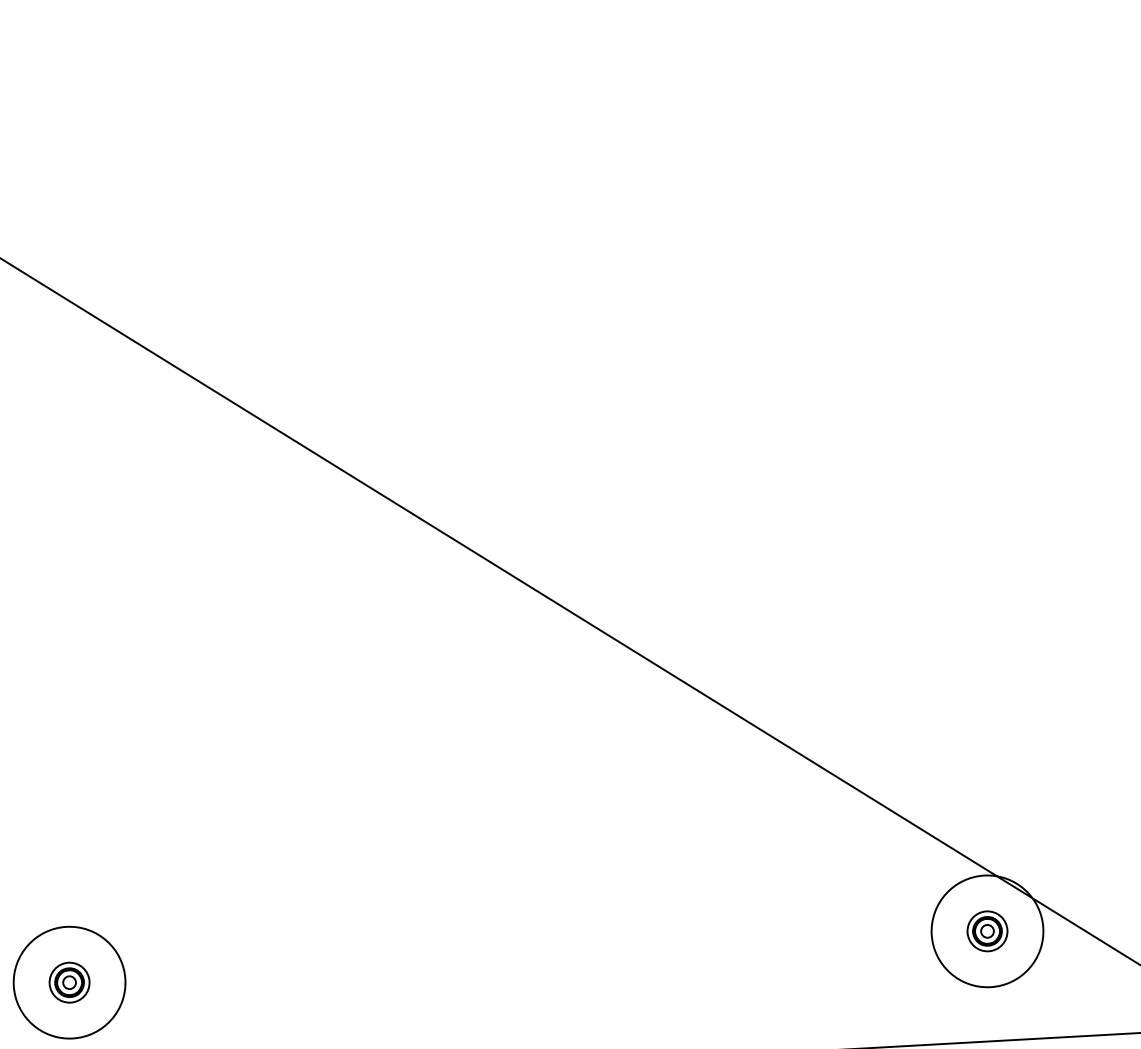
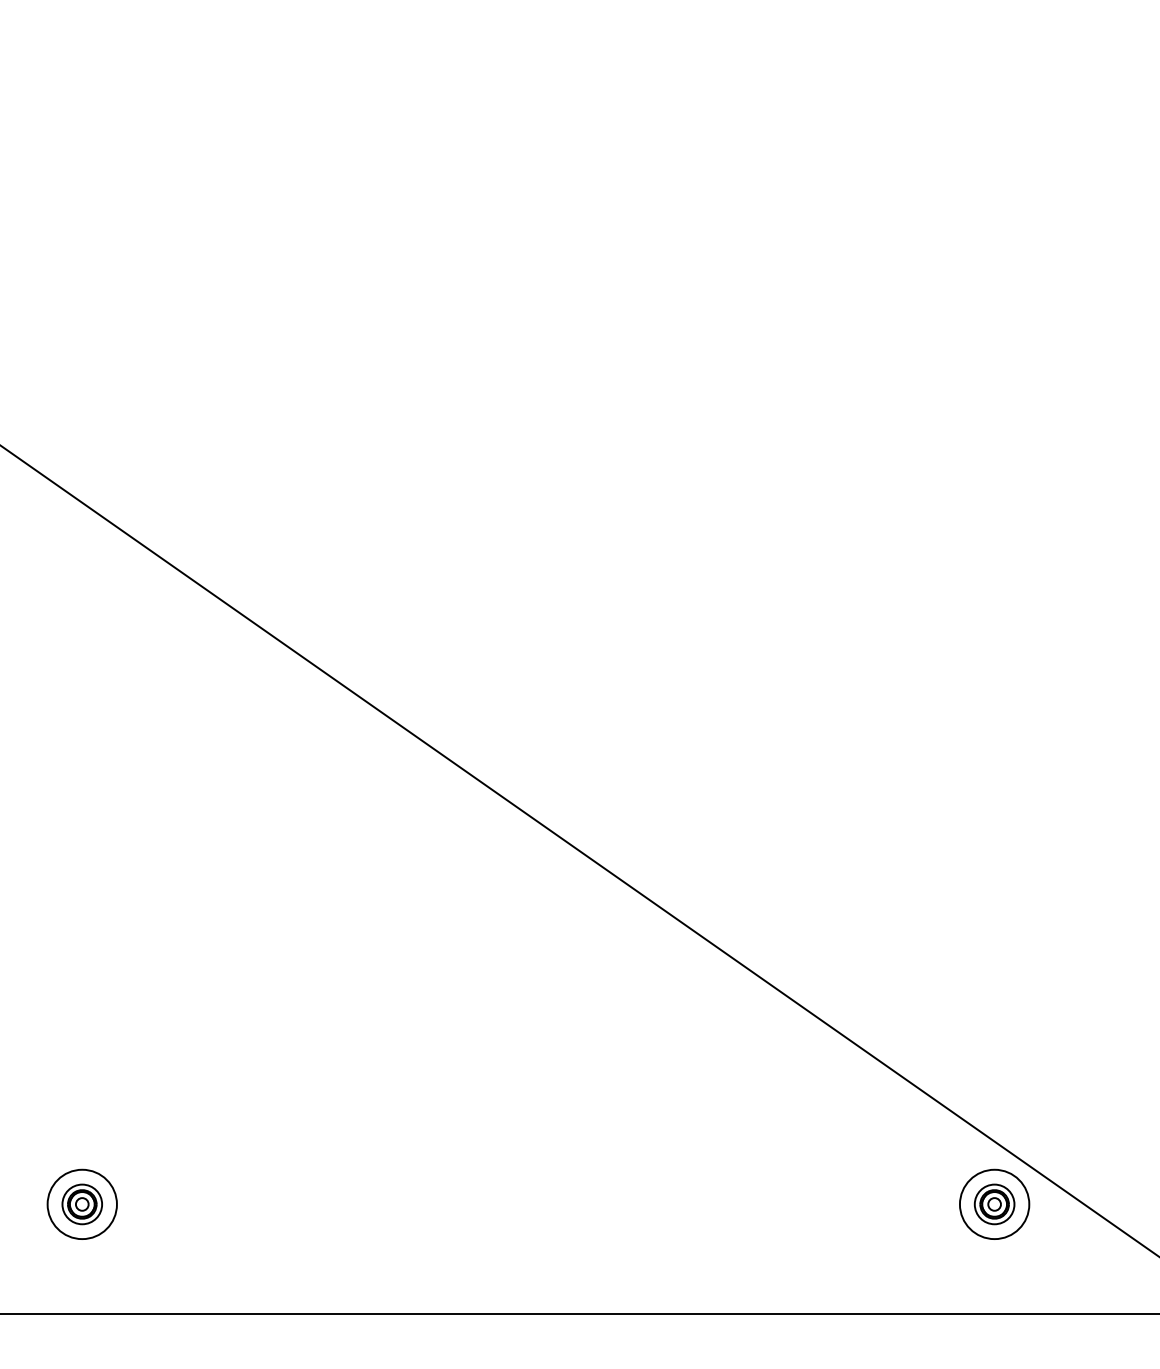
circle: (987, 931) -> (994, 1204), size x0.62
circle: (68, 982) -> (81, 1204), size x0.62

